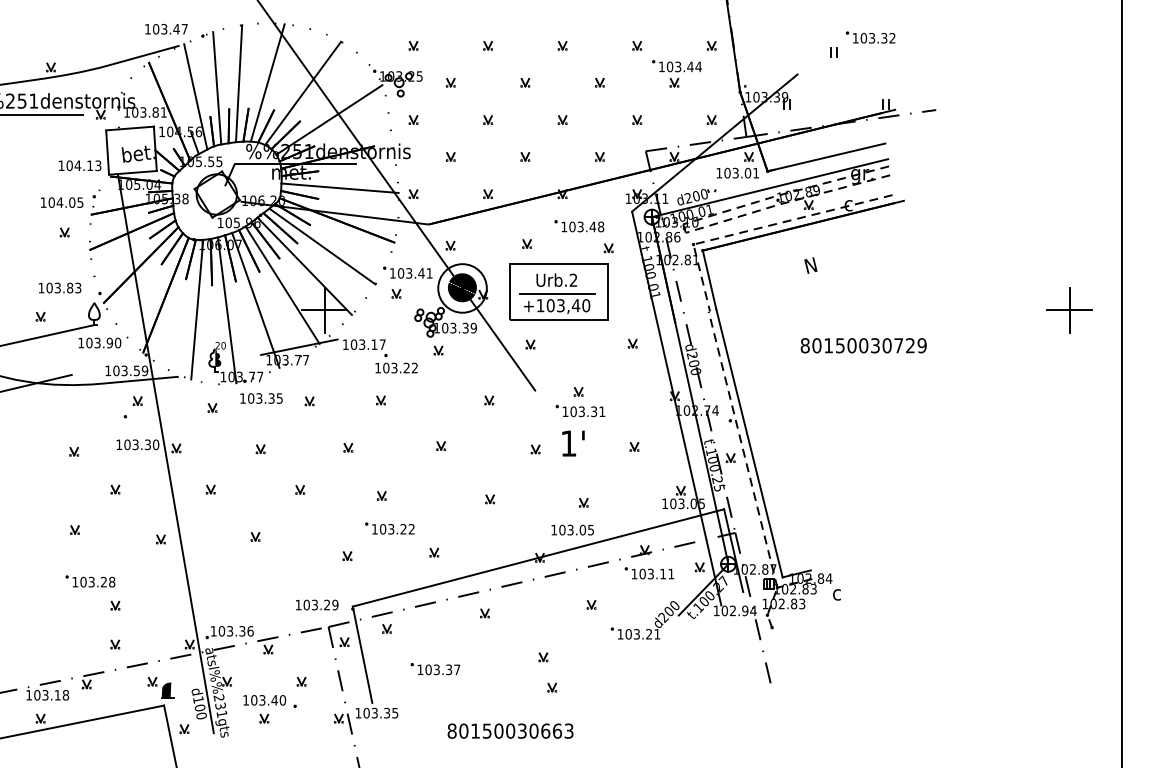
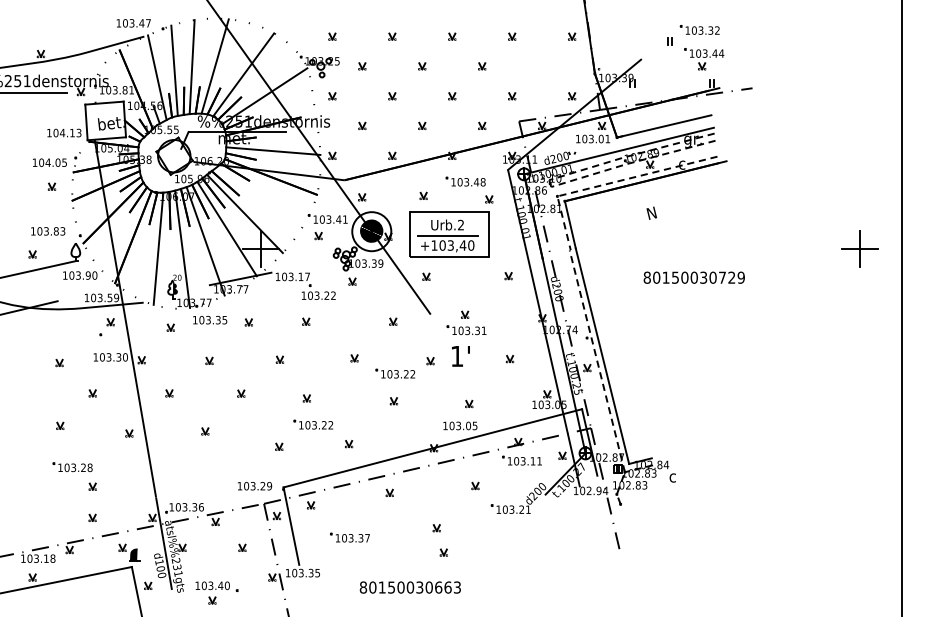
part: (677, 74) -> (704, 59), moved
line: (321, 245) -> (258, 197), removed
part: (492, 464) -> (395, 373), added
part: (269, 708) -> (216, 592), moved

